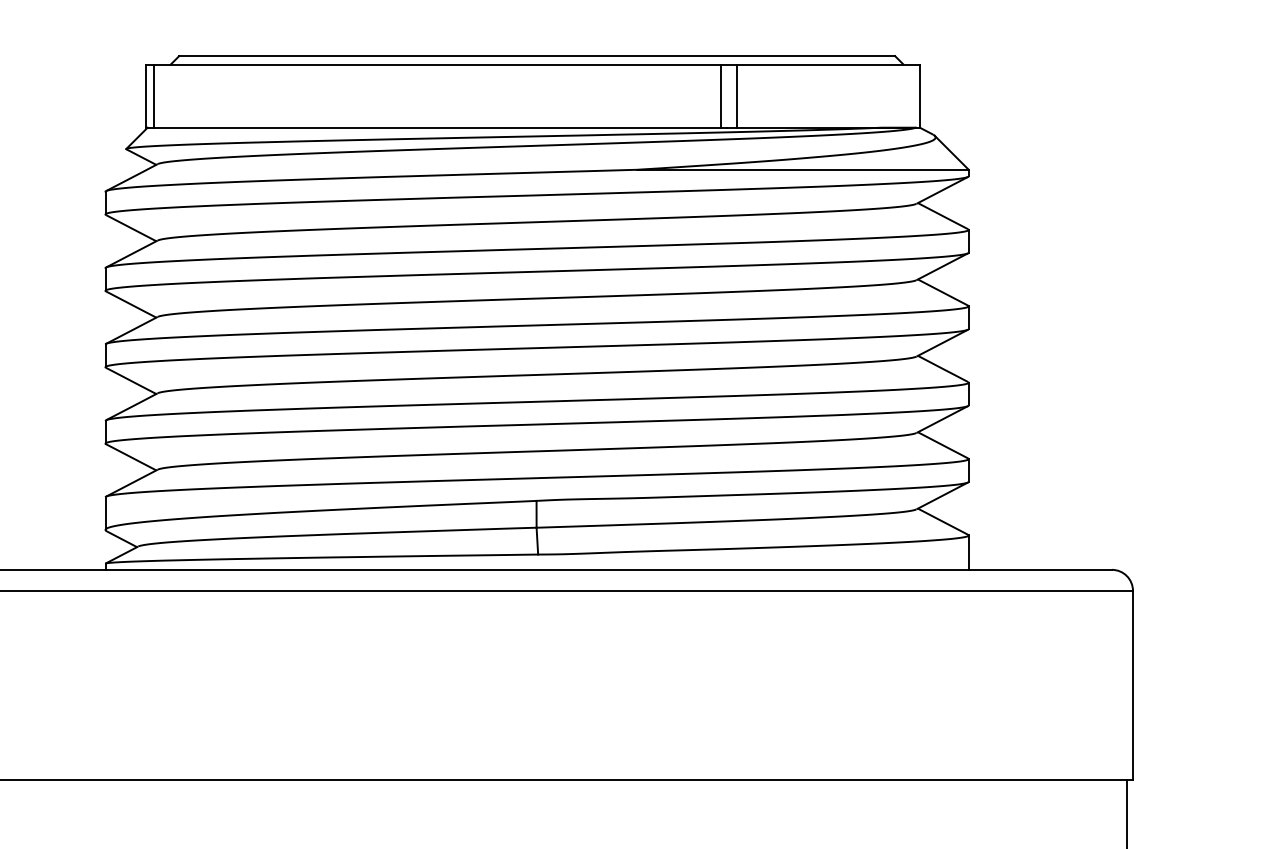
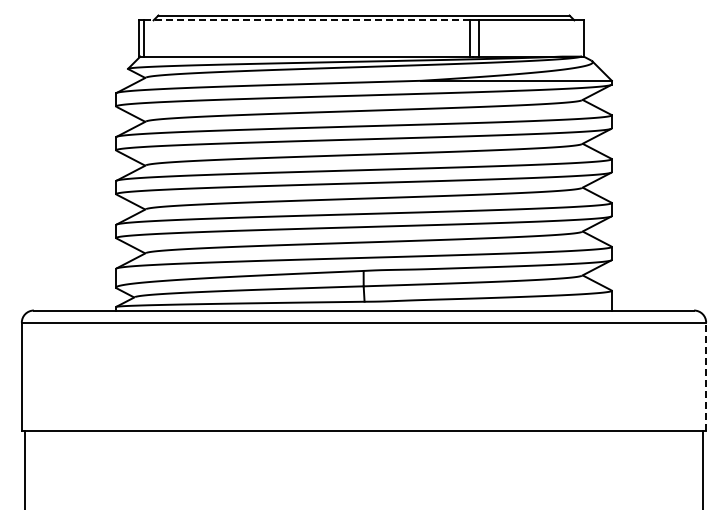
line: (437, 64) -> (306, 20), solid -> dashed
line: (1133, 684) -> (706, 376), solid -> dashed

